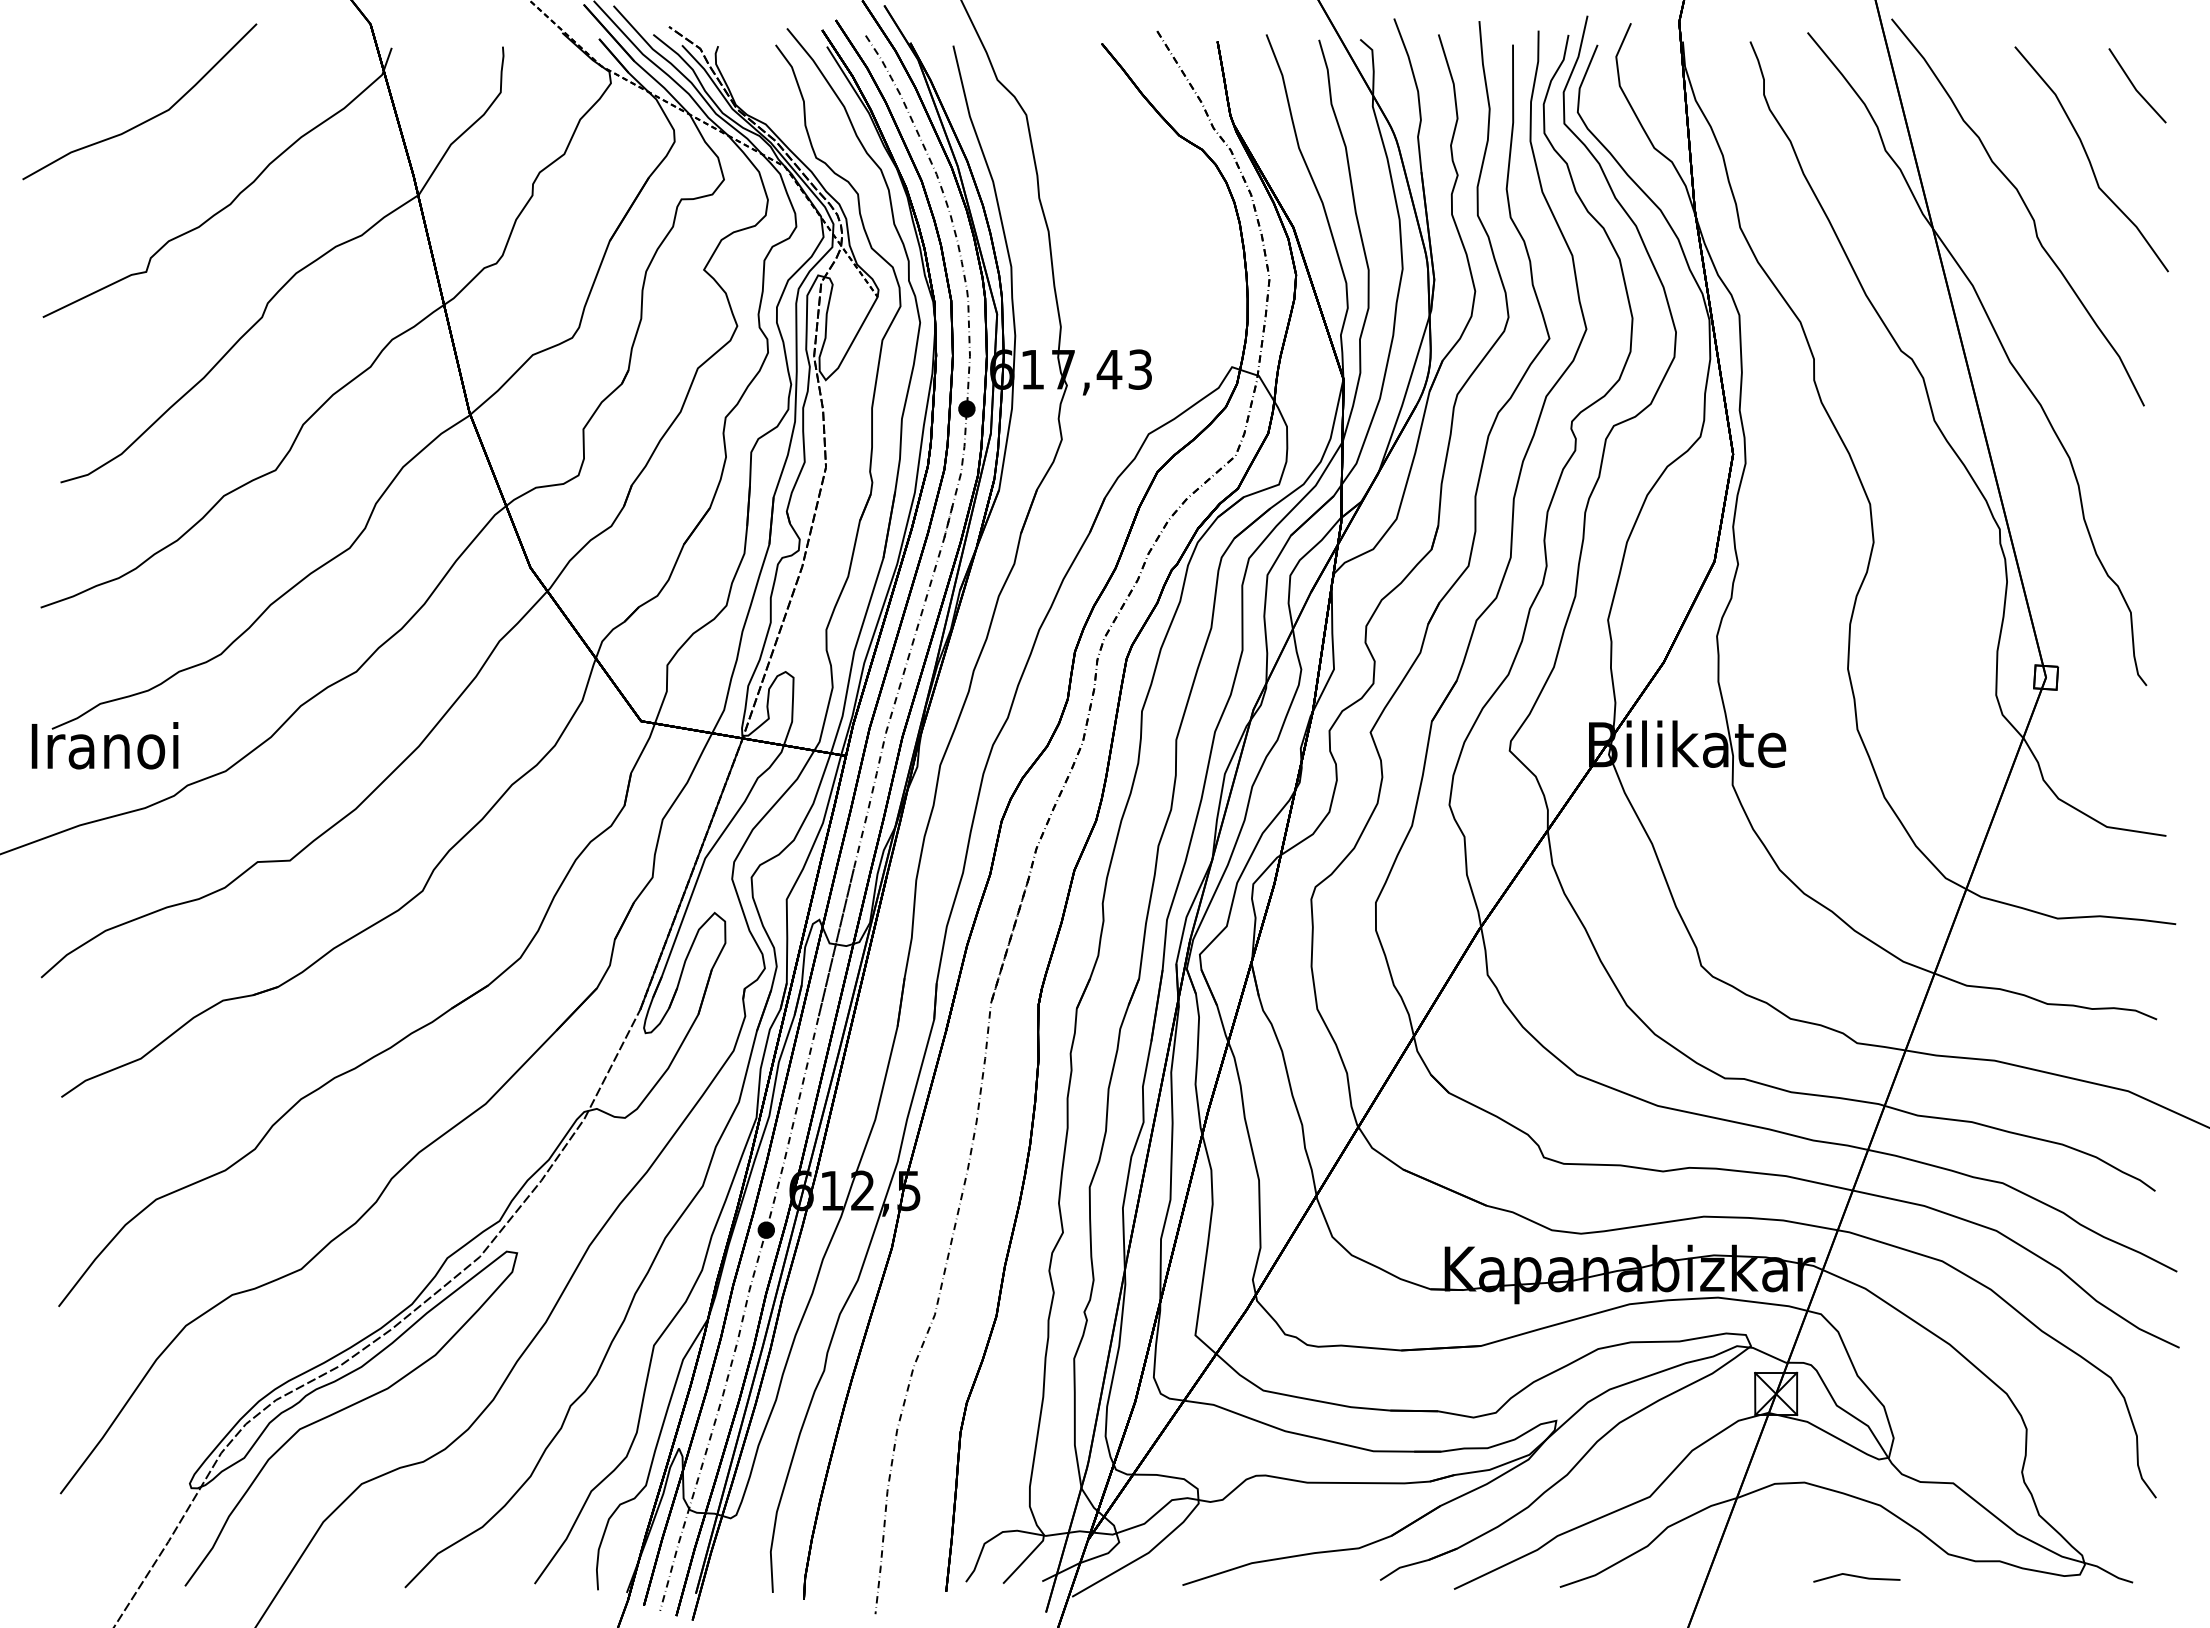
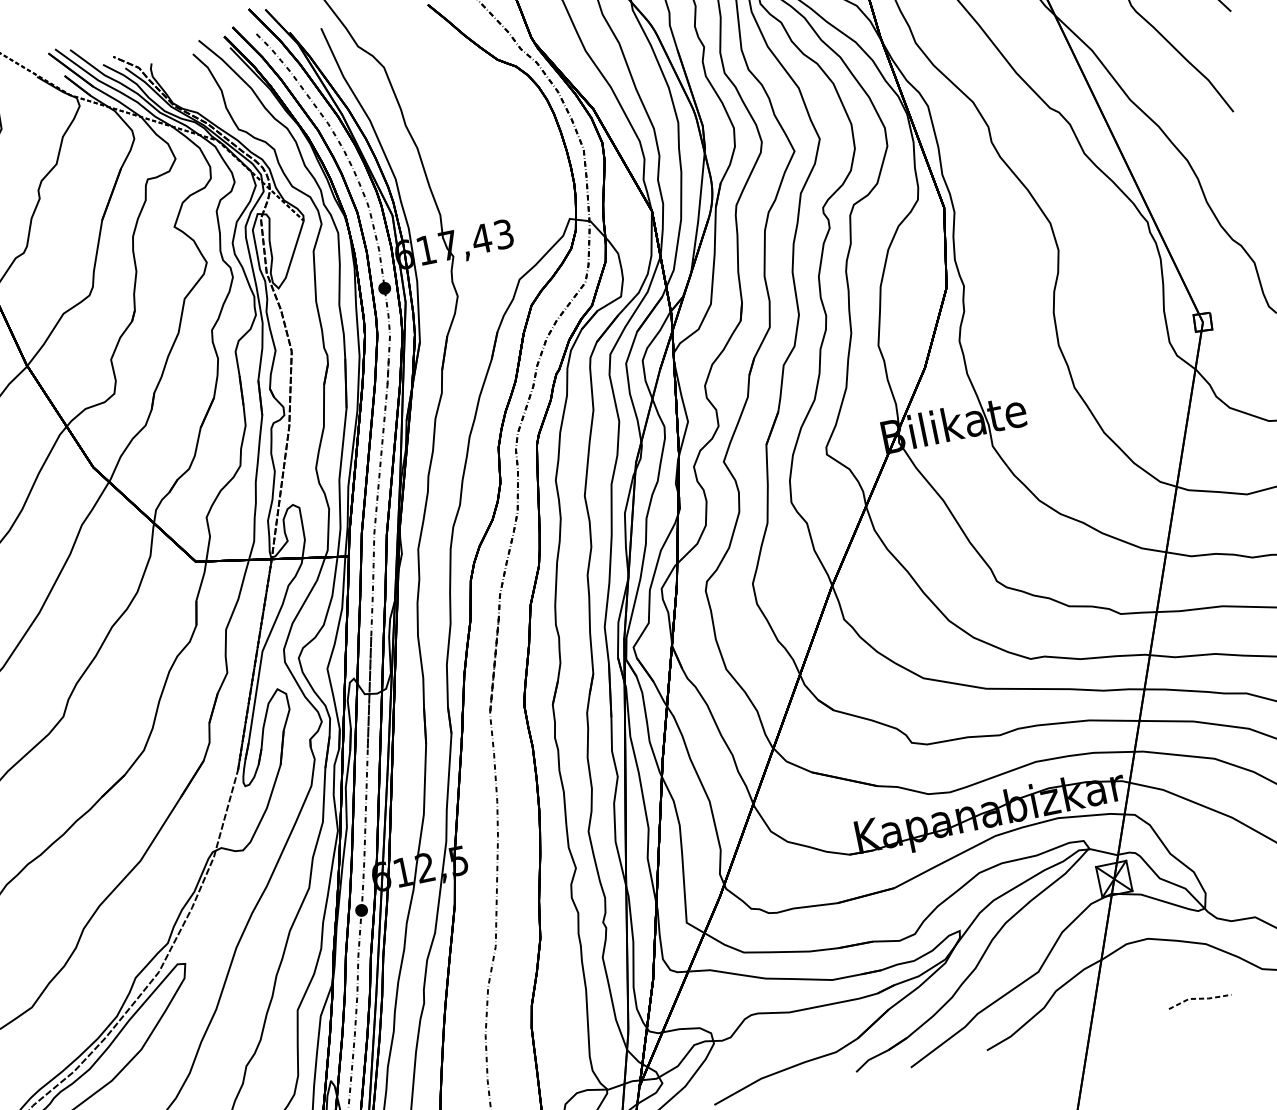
line: (1856, 1576) -> (1199, 998), solid -> dashed

